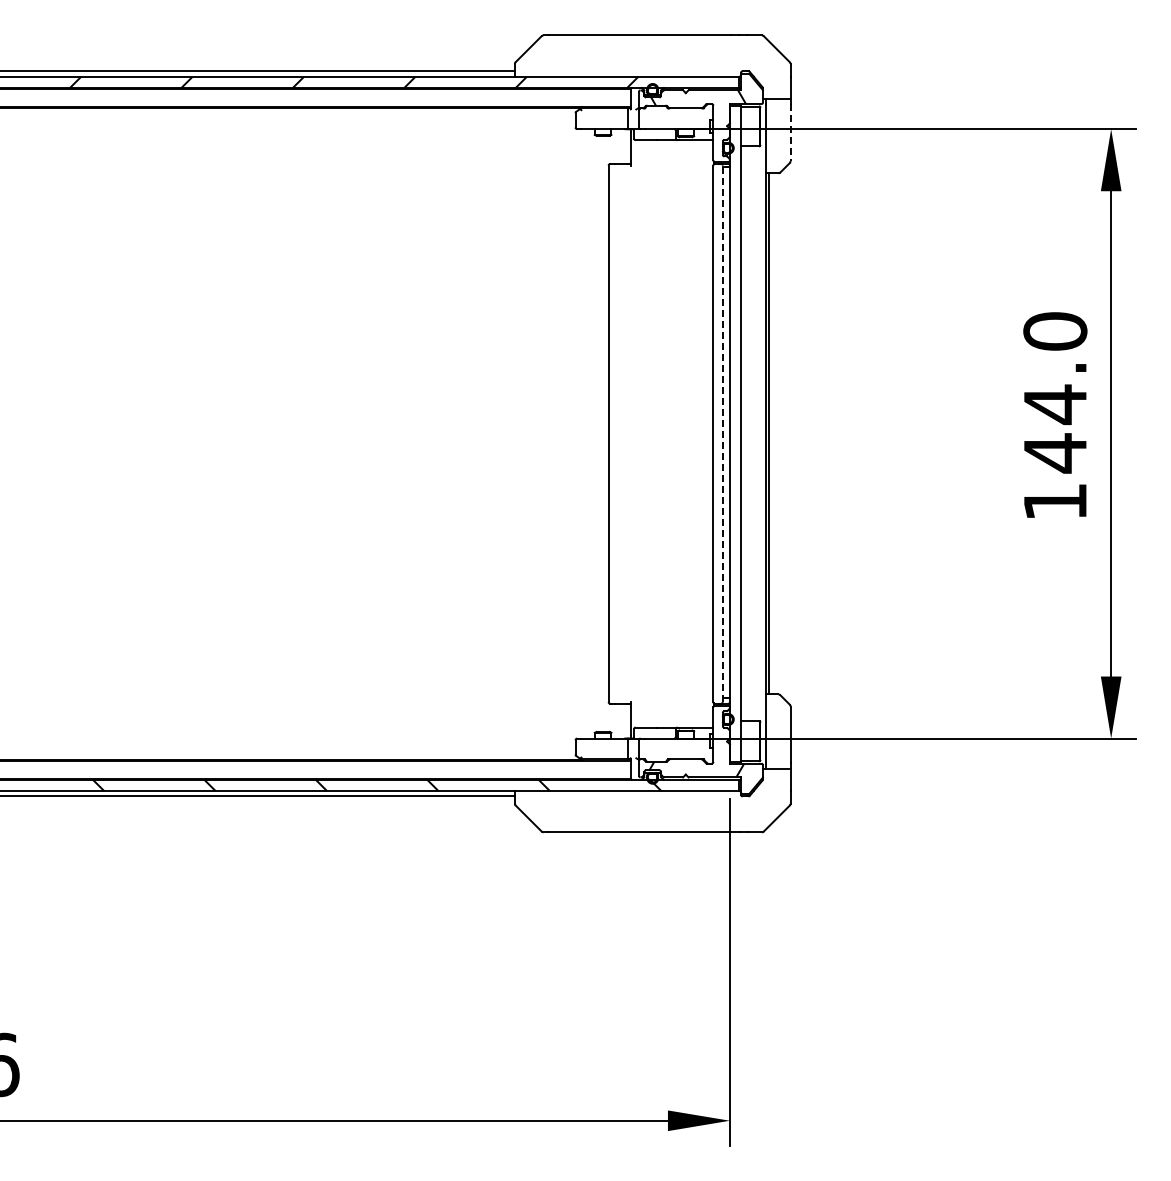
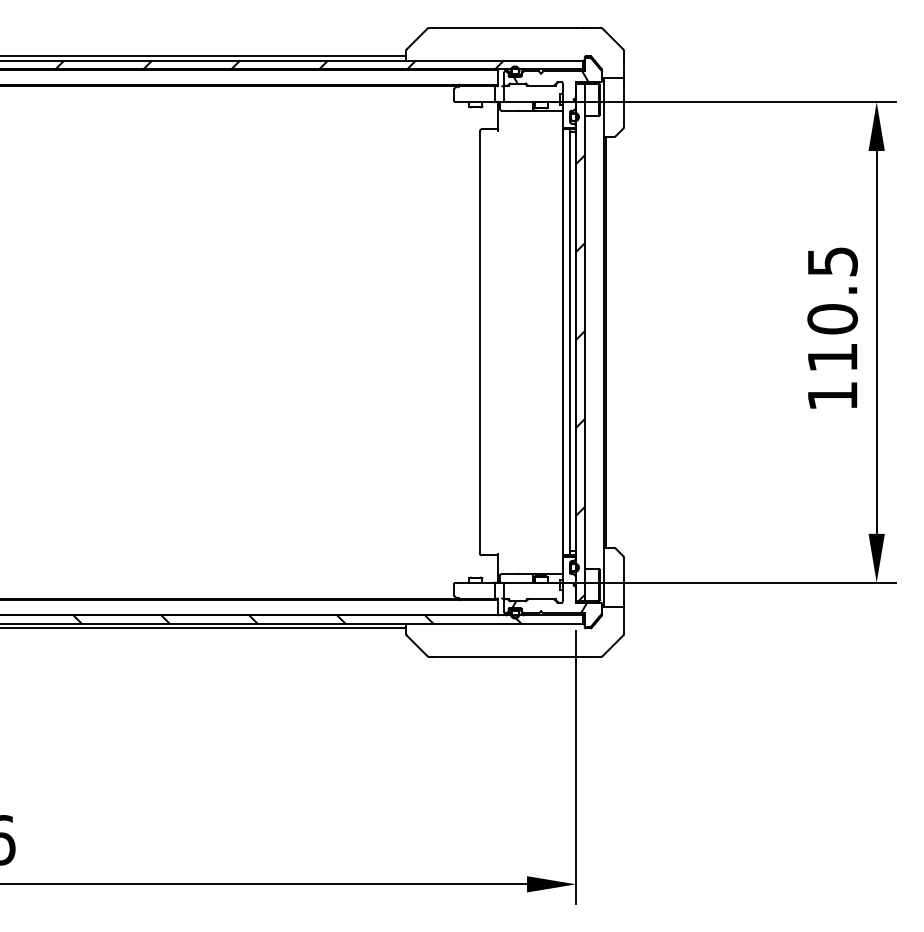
line: (790, 133) -> (623, 105), dashed -> solid
text: (1055, 392) -> (832, 309), 144.0 -> 110.5
line: (722, 433) -> (570, 342), dashed -> solid
hatch: (734, 479) -> (579, 378), added

